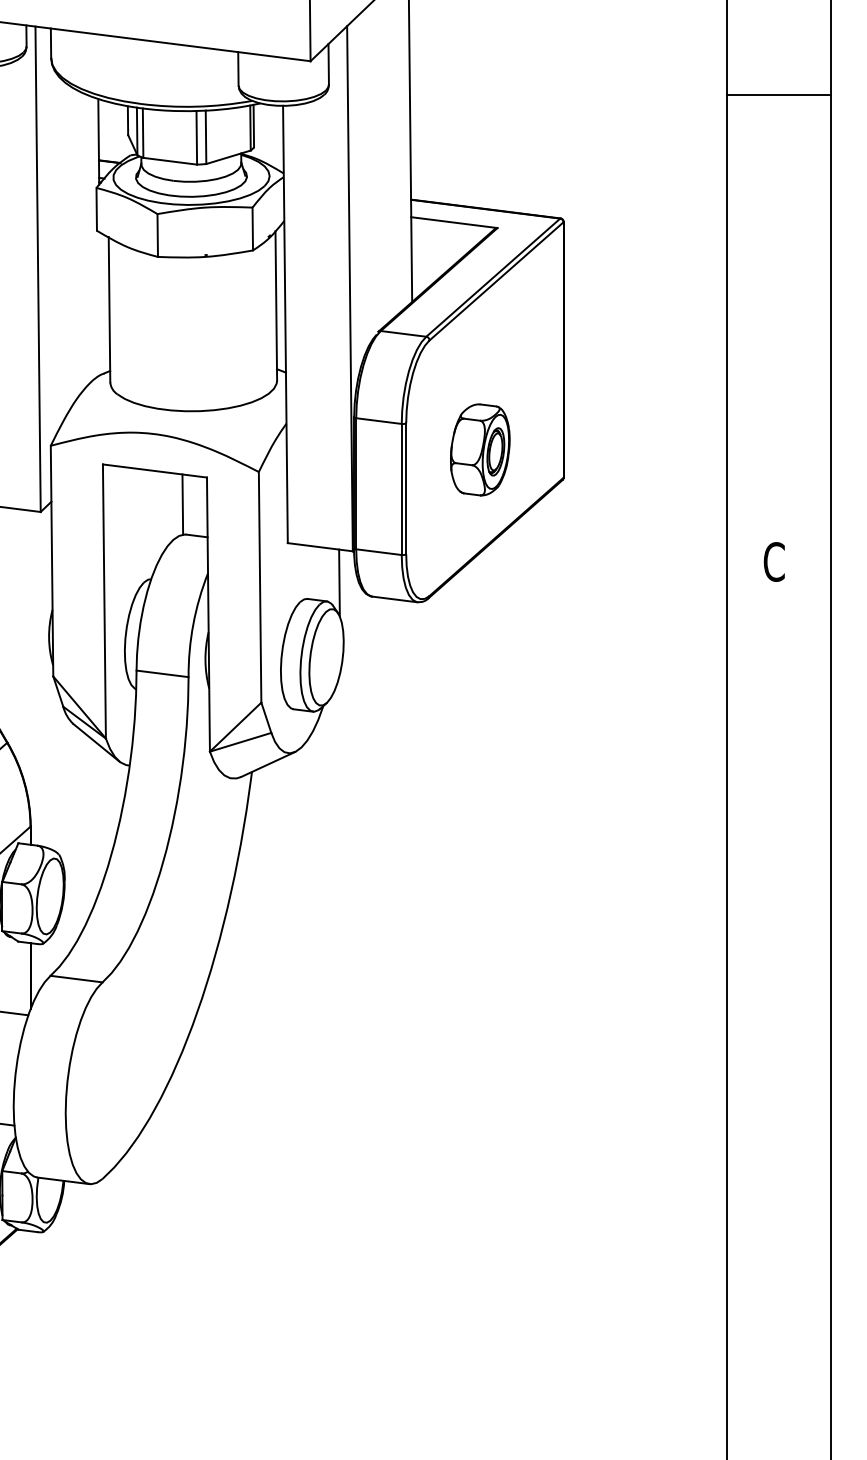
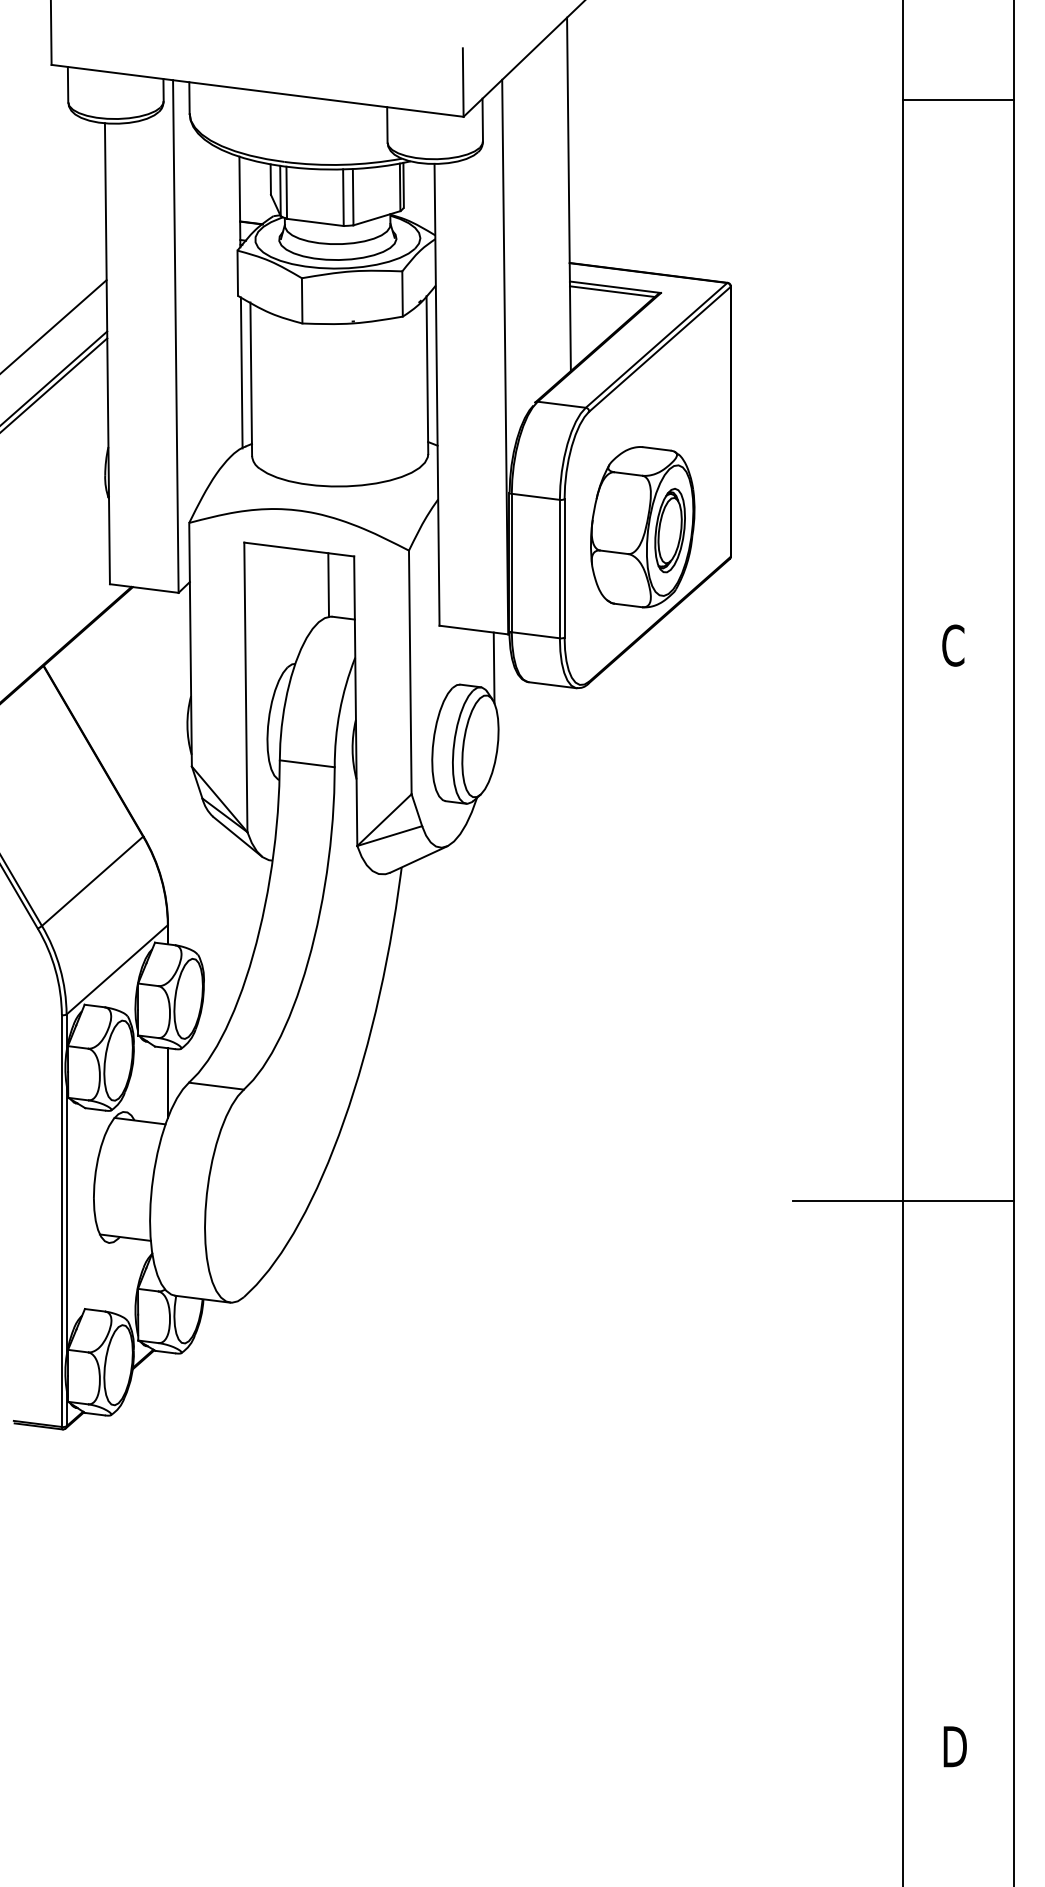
line: (779, 95) -> (958, 99), moved
line: (450, 226) -> (611, 291), added
line: (100, 303) -> (241, 372), added
part: (479, 450) -> (642, 527), size x1.67
line: (727, 1088) -> (903, 1201), added

